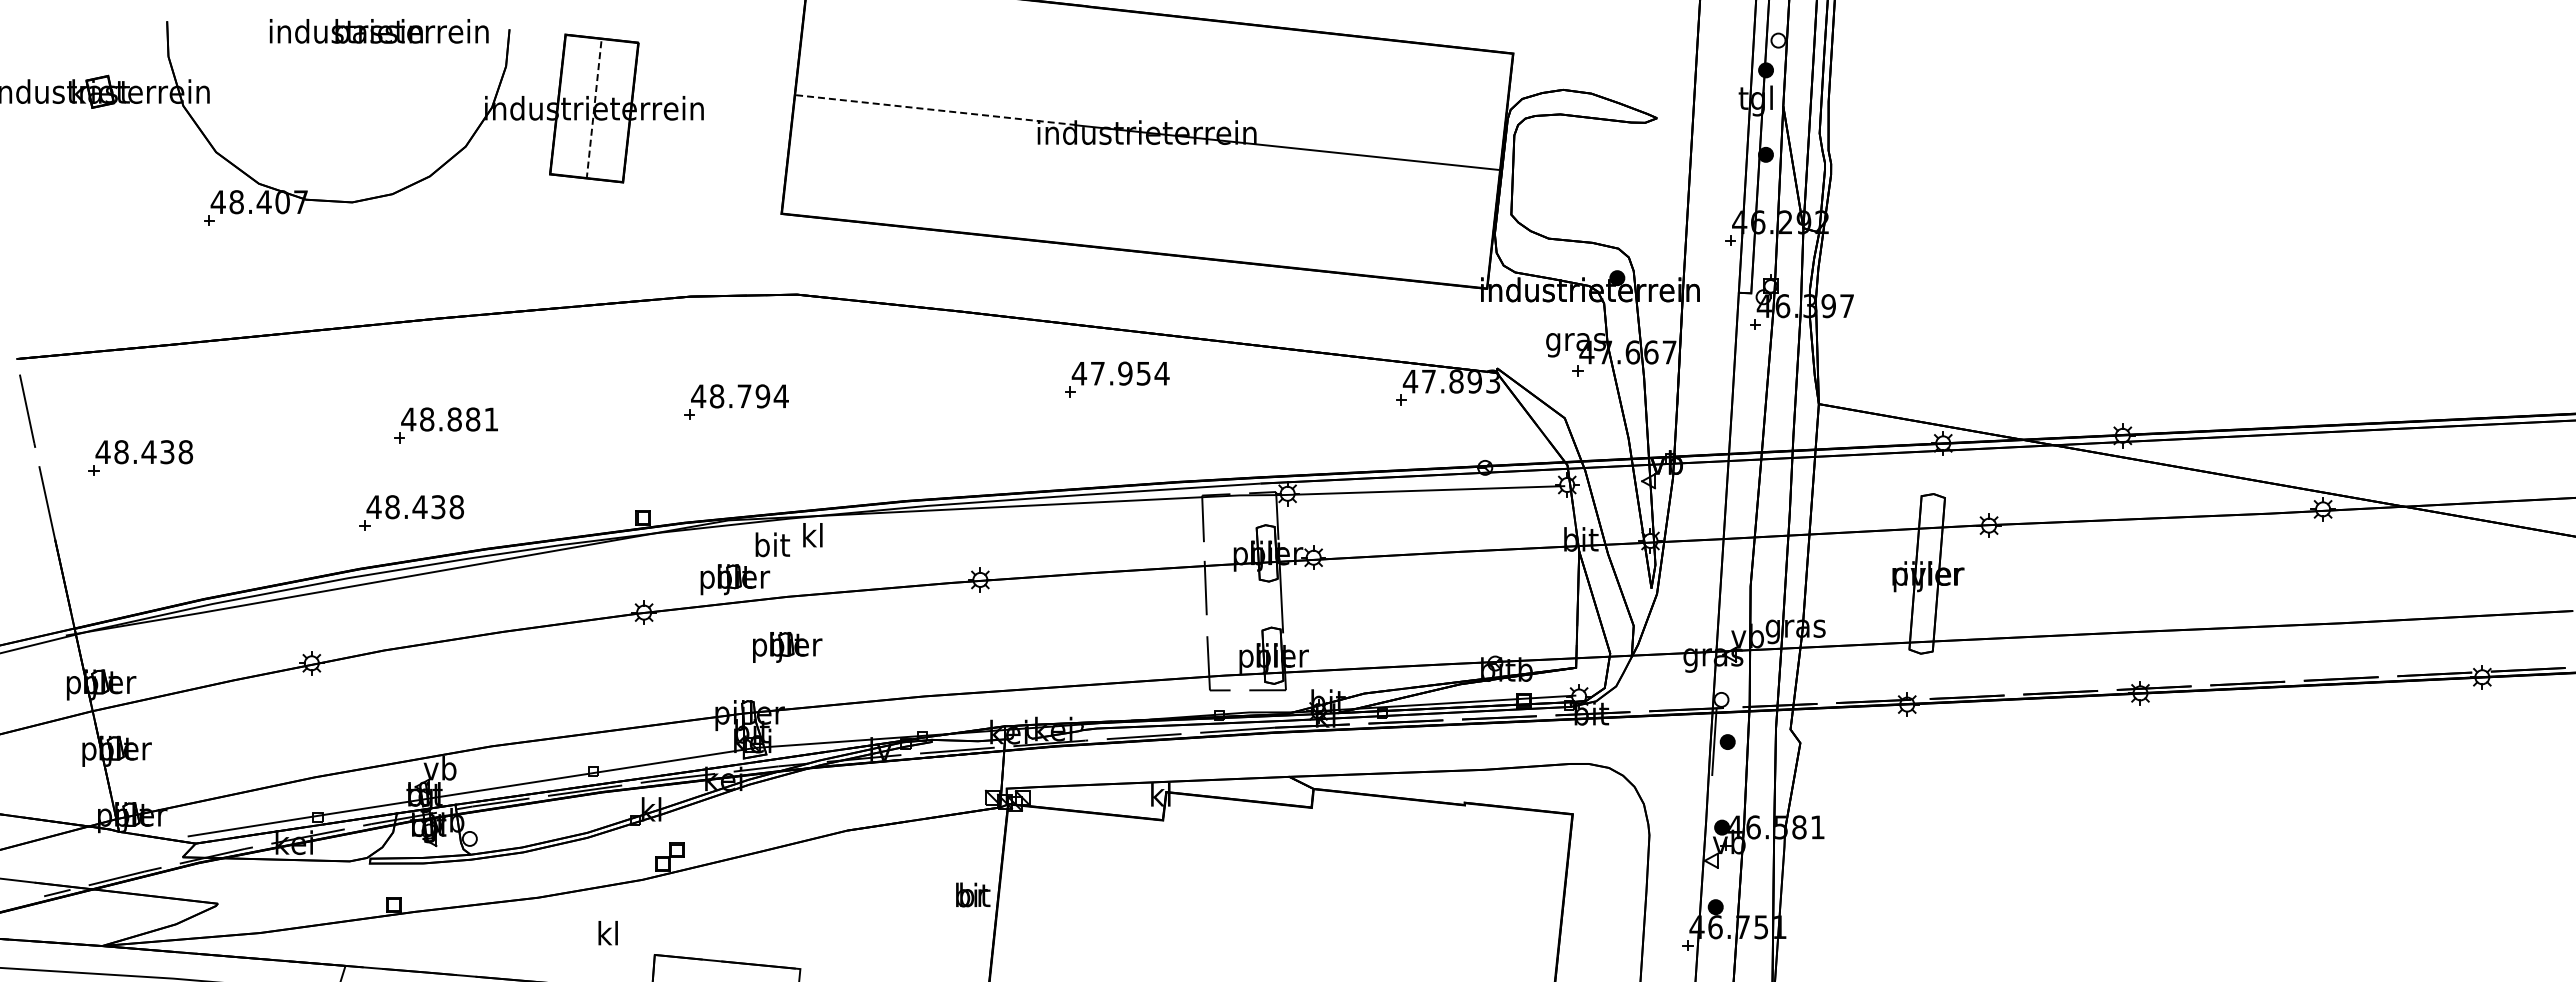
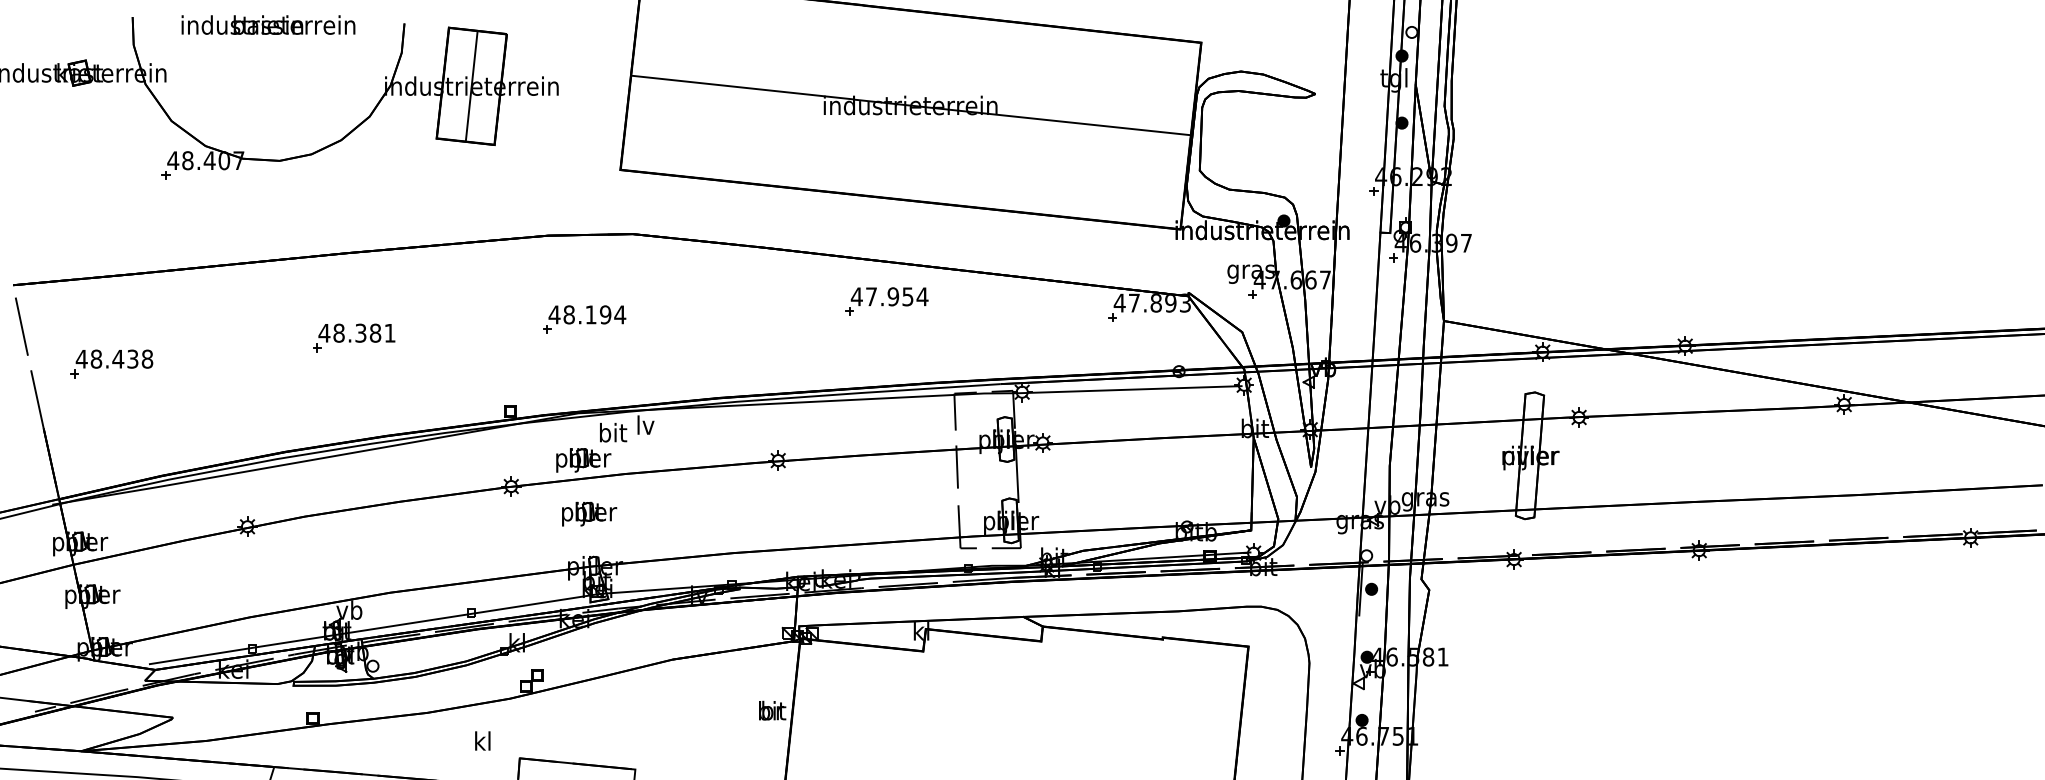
text: (378, 31) -> (267, 25), moved
line: (594, 109) -> (471, 87), dashed -> solid
line: (936, 110) -> (743, 87), dashed -> solid
text: (744, 396) -> (591, 314), 48.794 -> 48.194
text: (454, 419) -> (360, 333), 48.881 -> 48.381
part: (411, 512) -> (326, 407), removed
text: (814, 535) -> (646, 425), kl -> lv
part: (787, 647) -> (589, 514), moved

